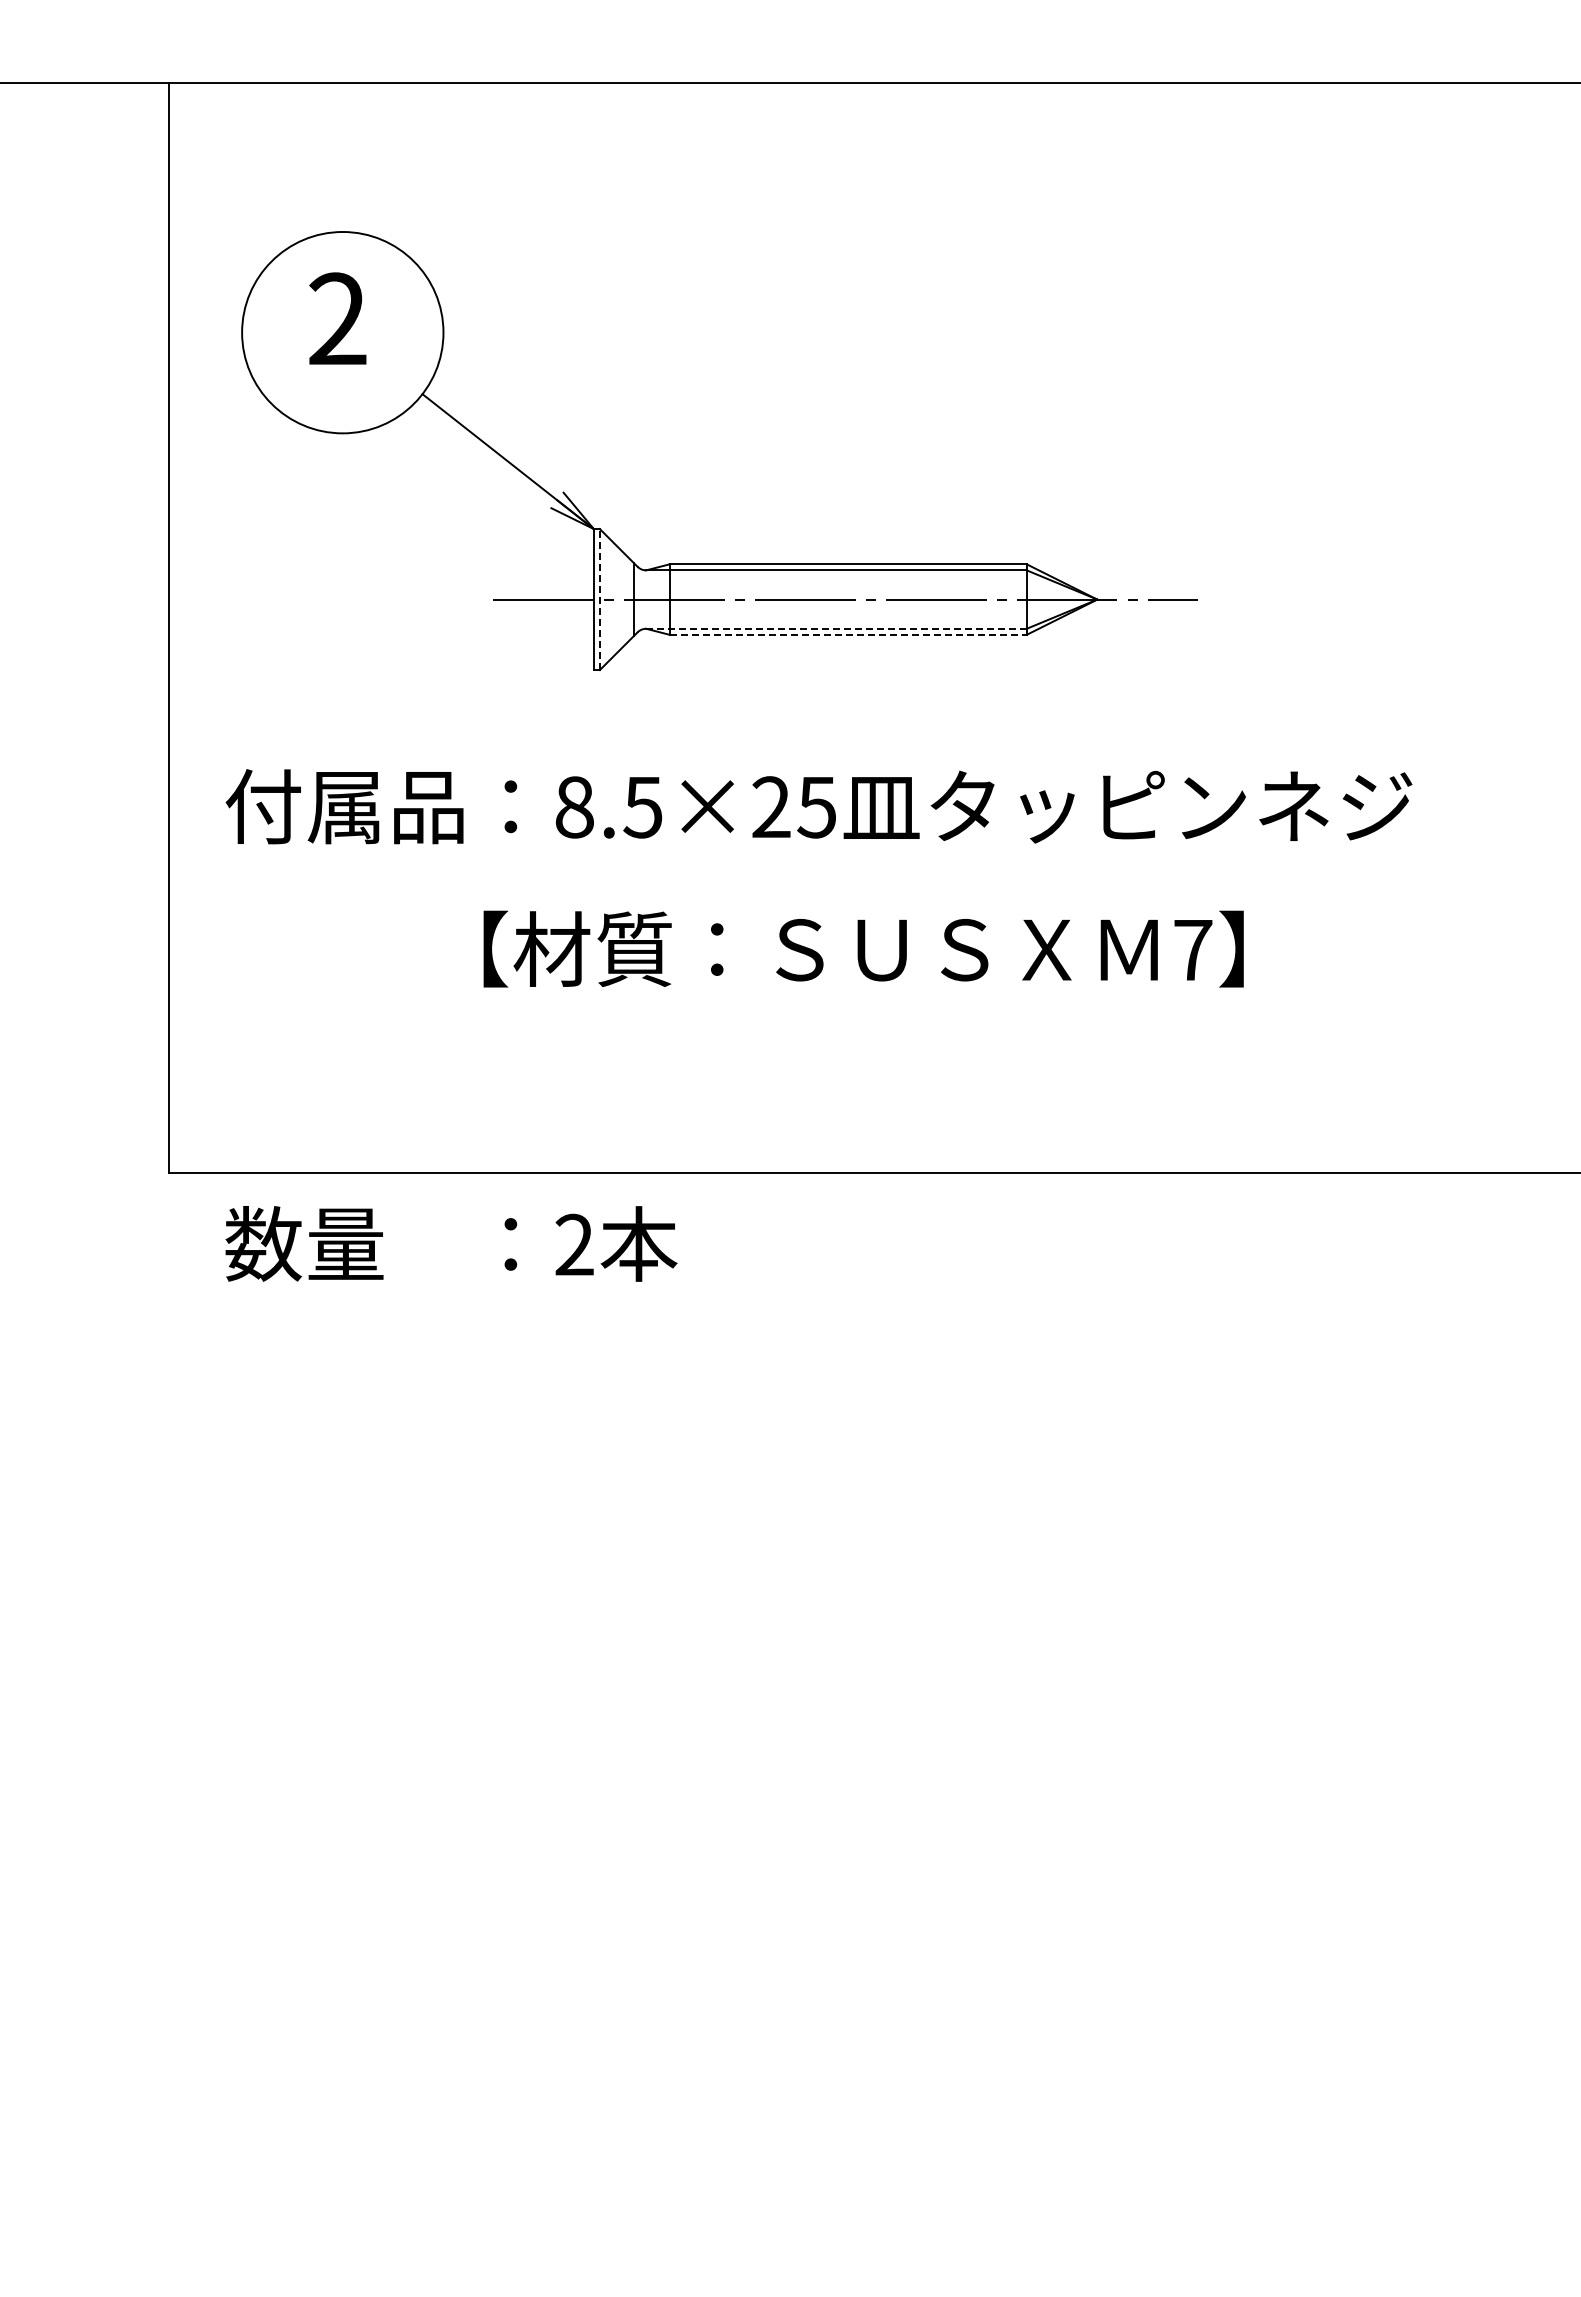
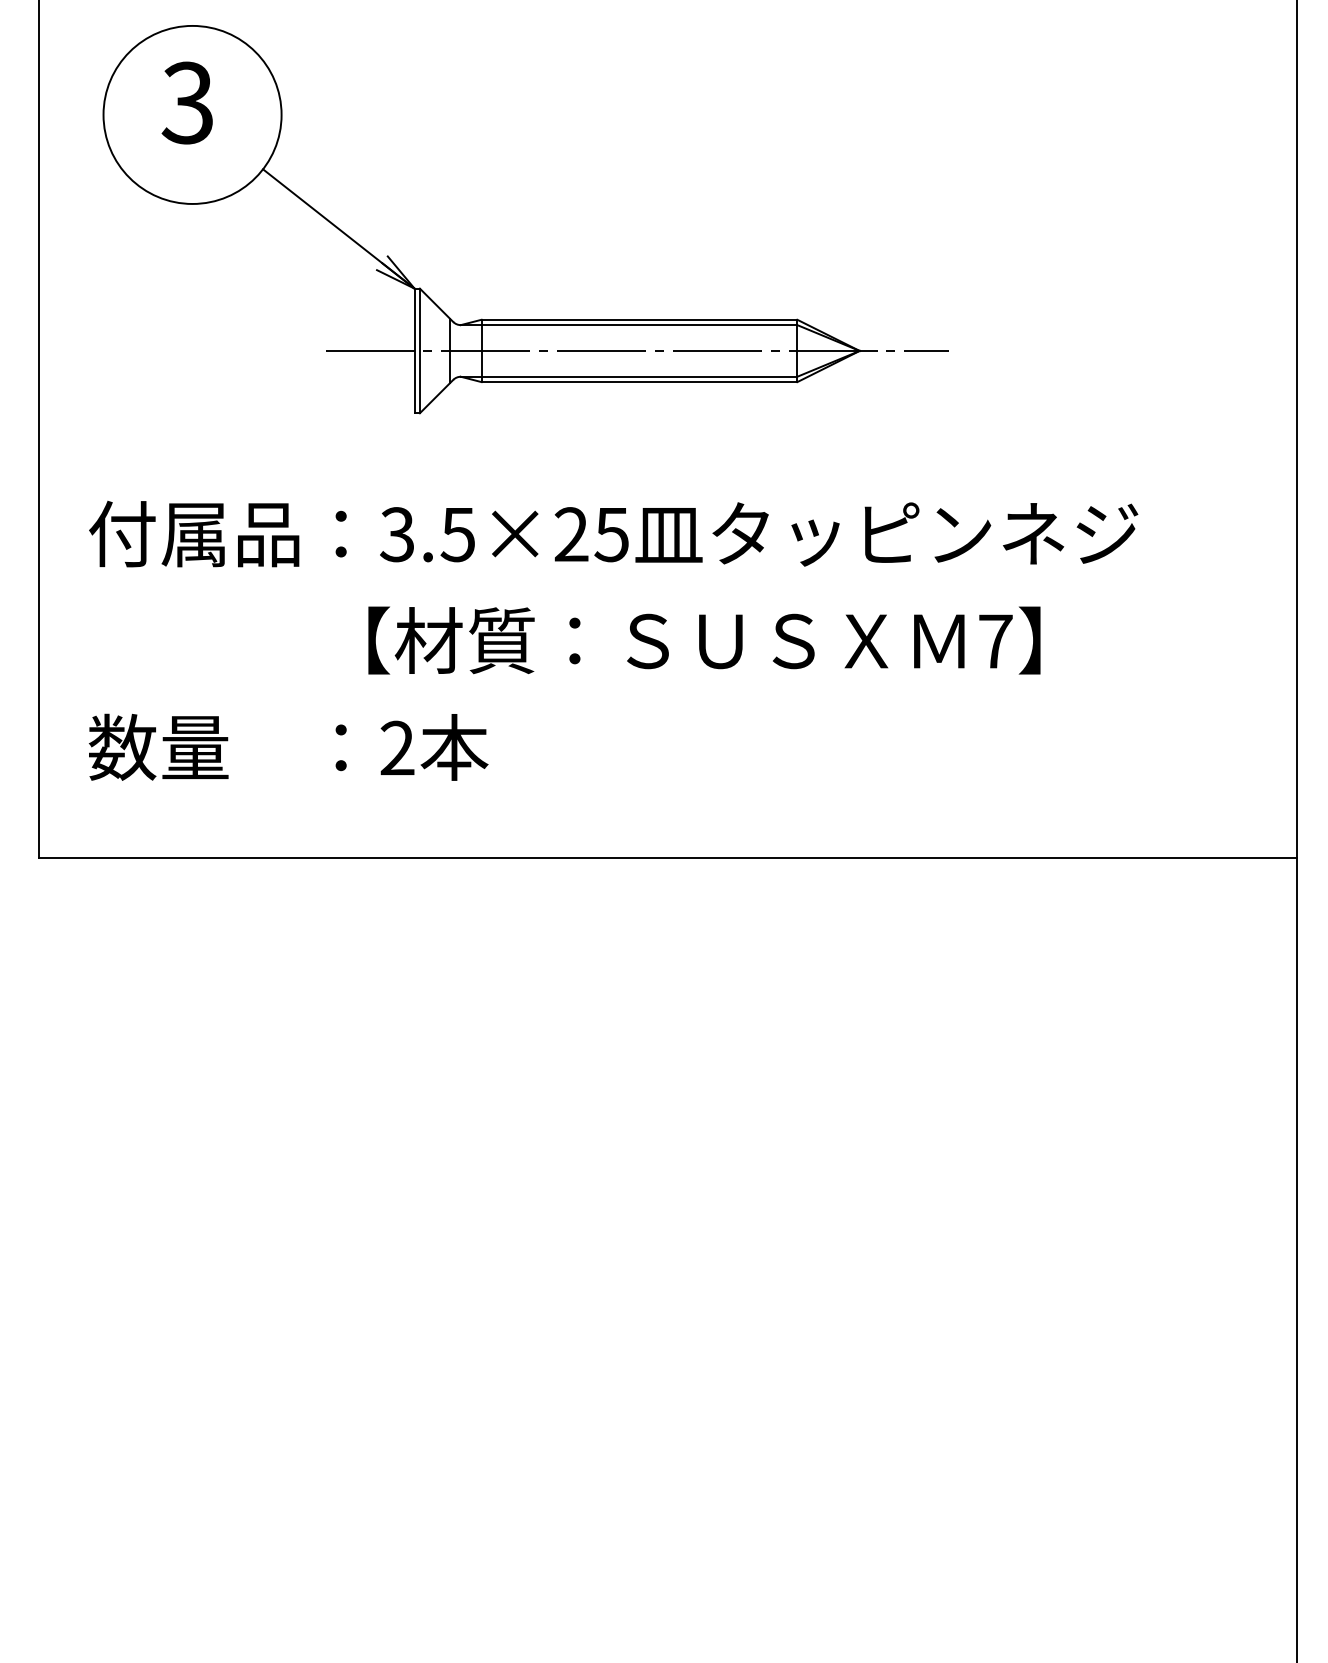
text: (336, 319) -> (187, 103), 2 -> 3
line: (599, 599) -> (419, 350), dashed -> solid
line: (837, 628) -> (629, 376), dashed -> solid
line: (848, 634) -> (639, 381), dashed -> solid
text: (573, 807) -> (396, 534), 8.5×25 -> 3.5×25
text: (863, 948) -> (704, 640), moved
text: (451, 1243) -> (288, 746), moved

